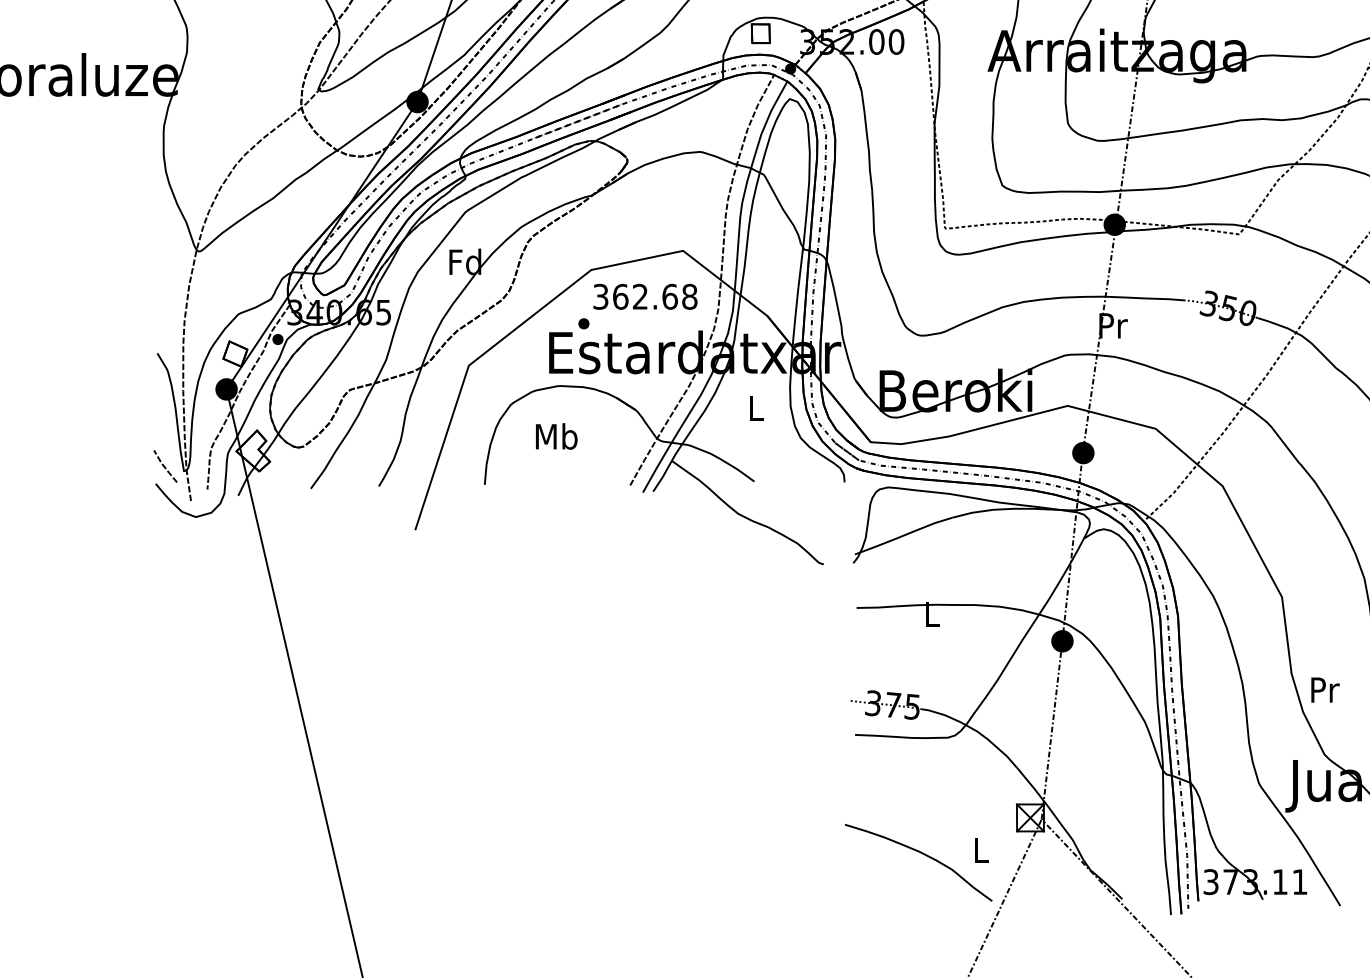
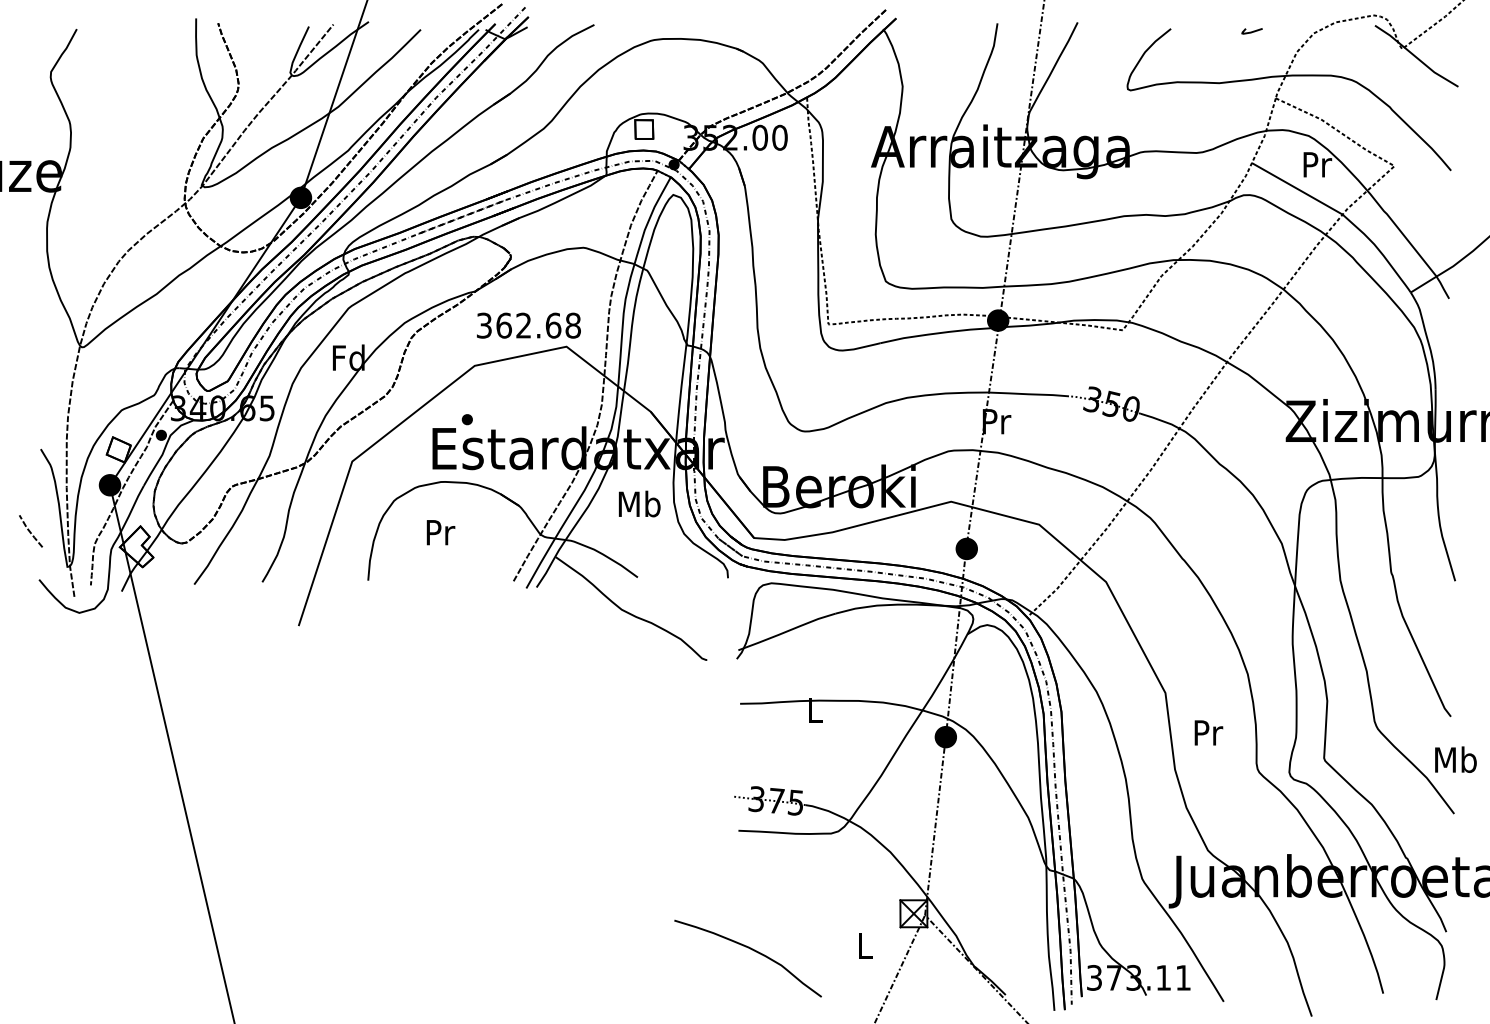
text: (645, 296) -> (528, 325), moved
text: (756, 407) -> (639, 503), L -> Mb
text: (557, 436) -> (440, 532), Mb -> Pr
line: (165, 466) -> (30, 531), moved
text: (1325, 689) -> (1208, 732), moved
curve: (923, 854) -> (752, 950), moved

